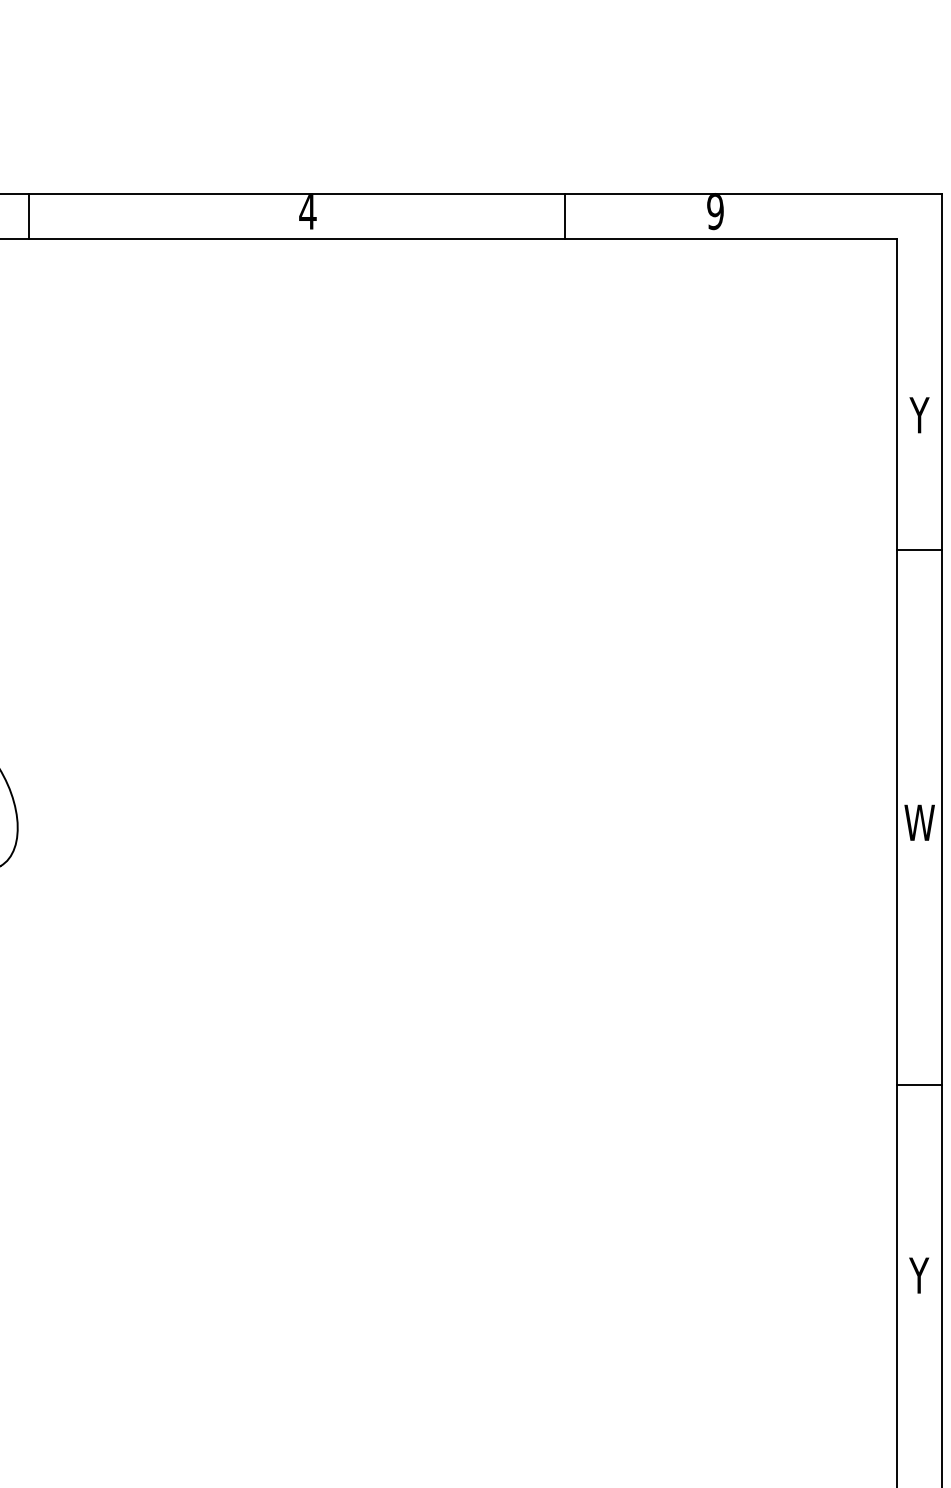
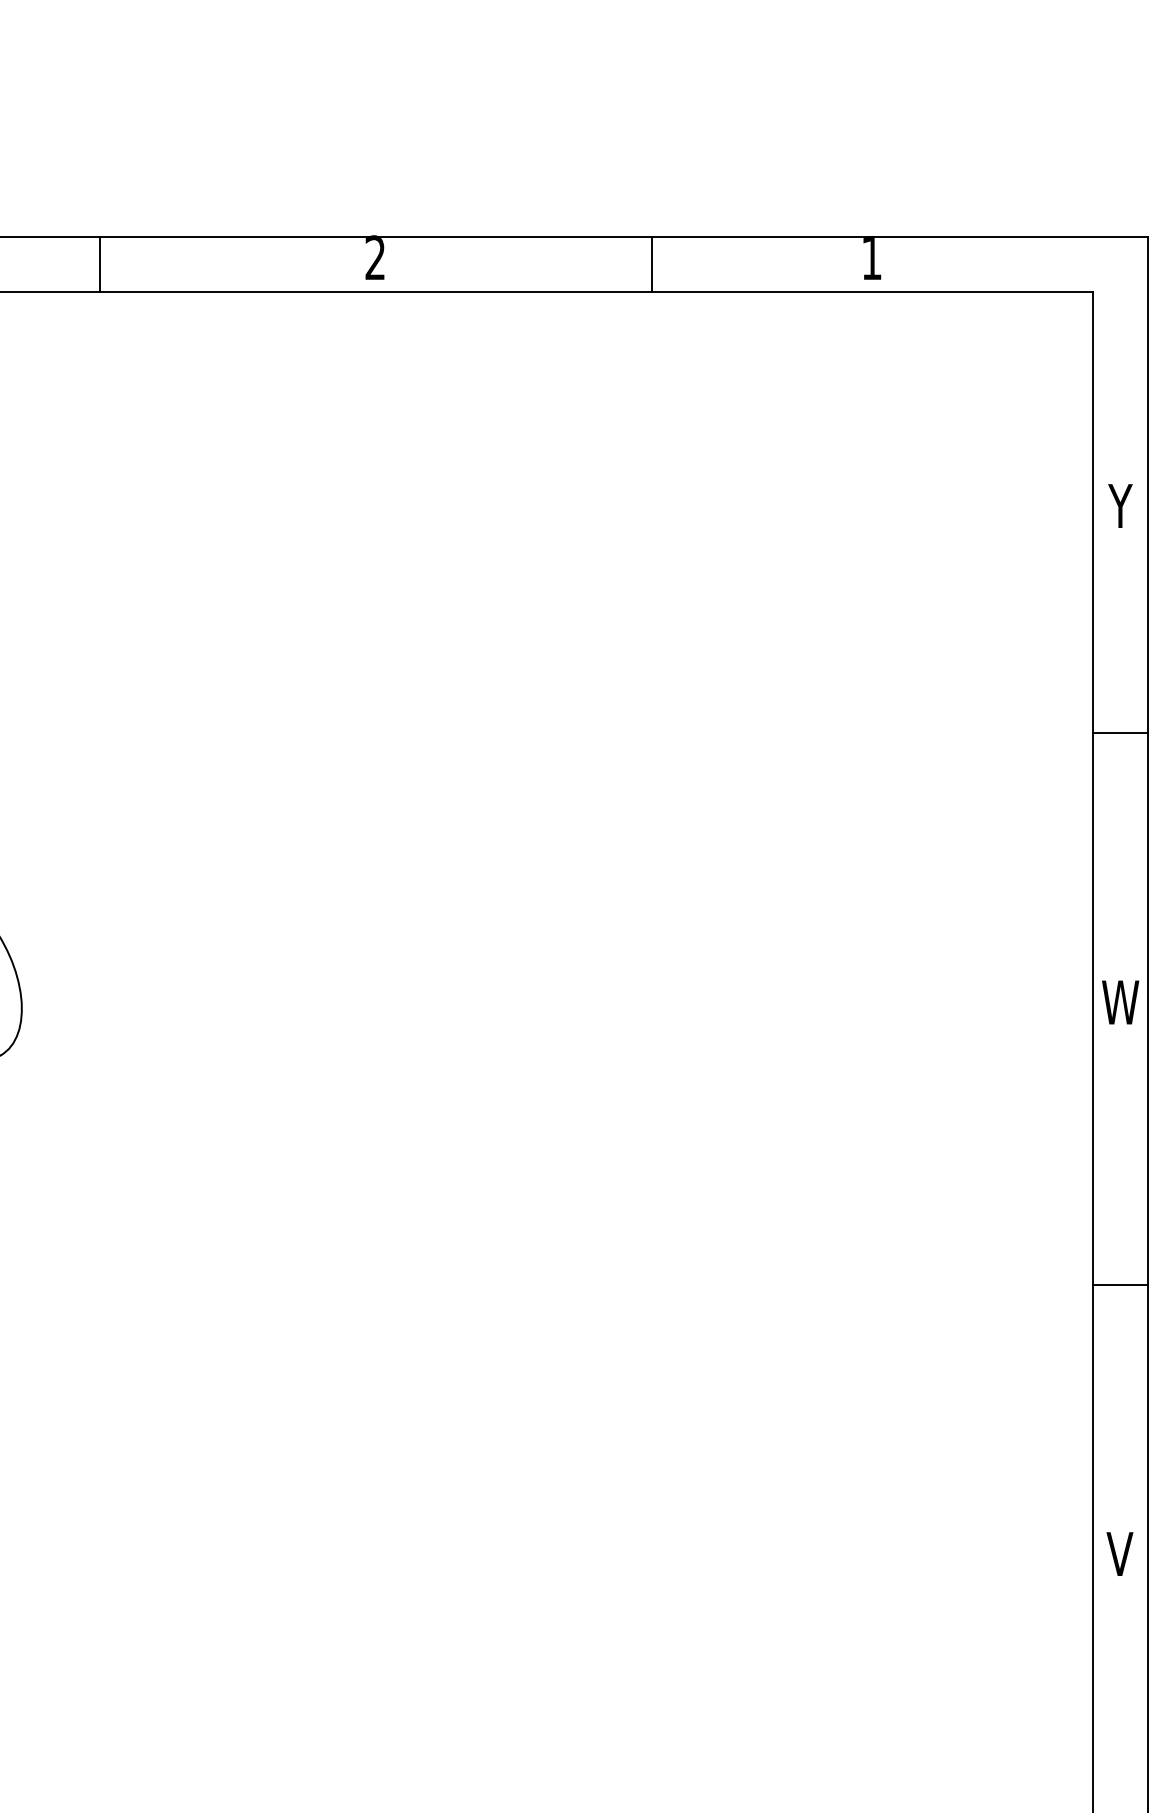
text: (307, 212) -> (374, 259), 4 -> 2
text: (715, 212) -> (871, 259), 9 -> 1
line: (29, 216) -> (100, 263), moved
line: (564, 216) -> (651, 263), moved
line: (919, 549) -> (1120, 732), moved
line: (919, 1085) -> (1120, 1284), moved
text: (918, 1275) -> (1119, 1553), Y -> V

